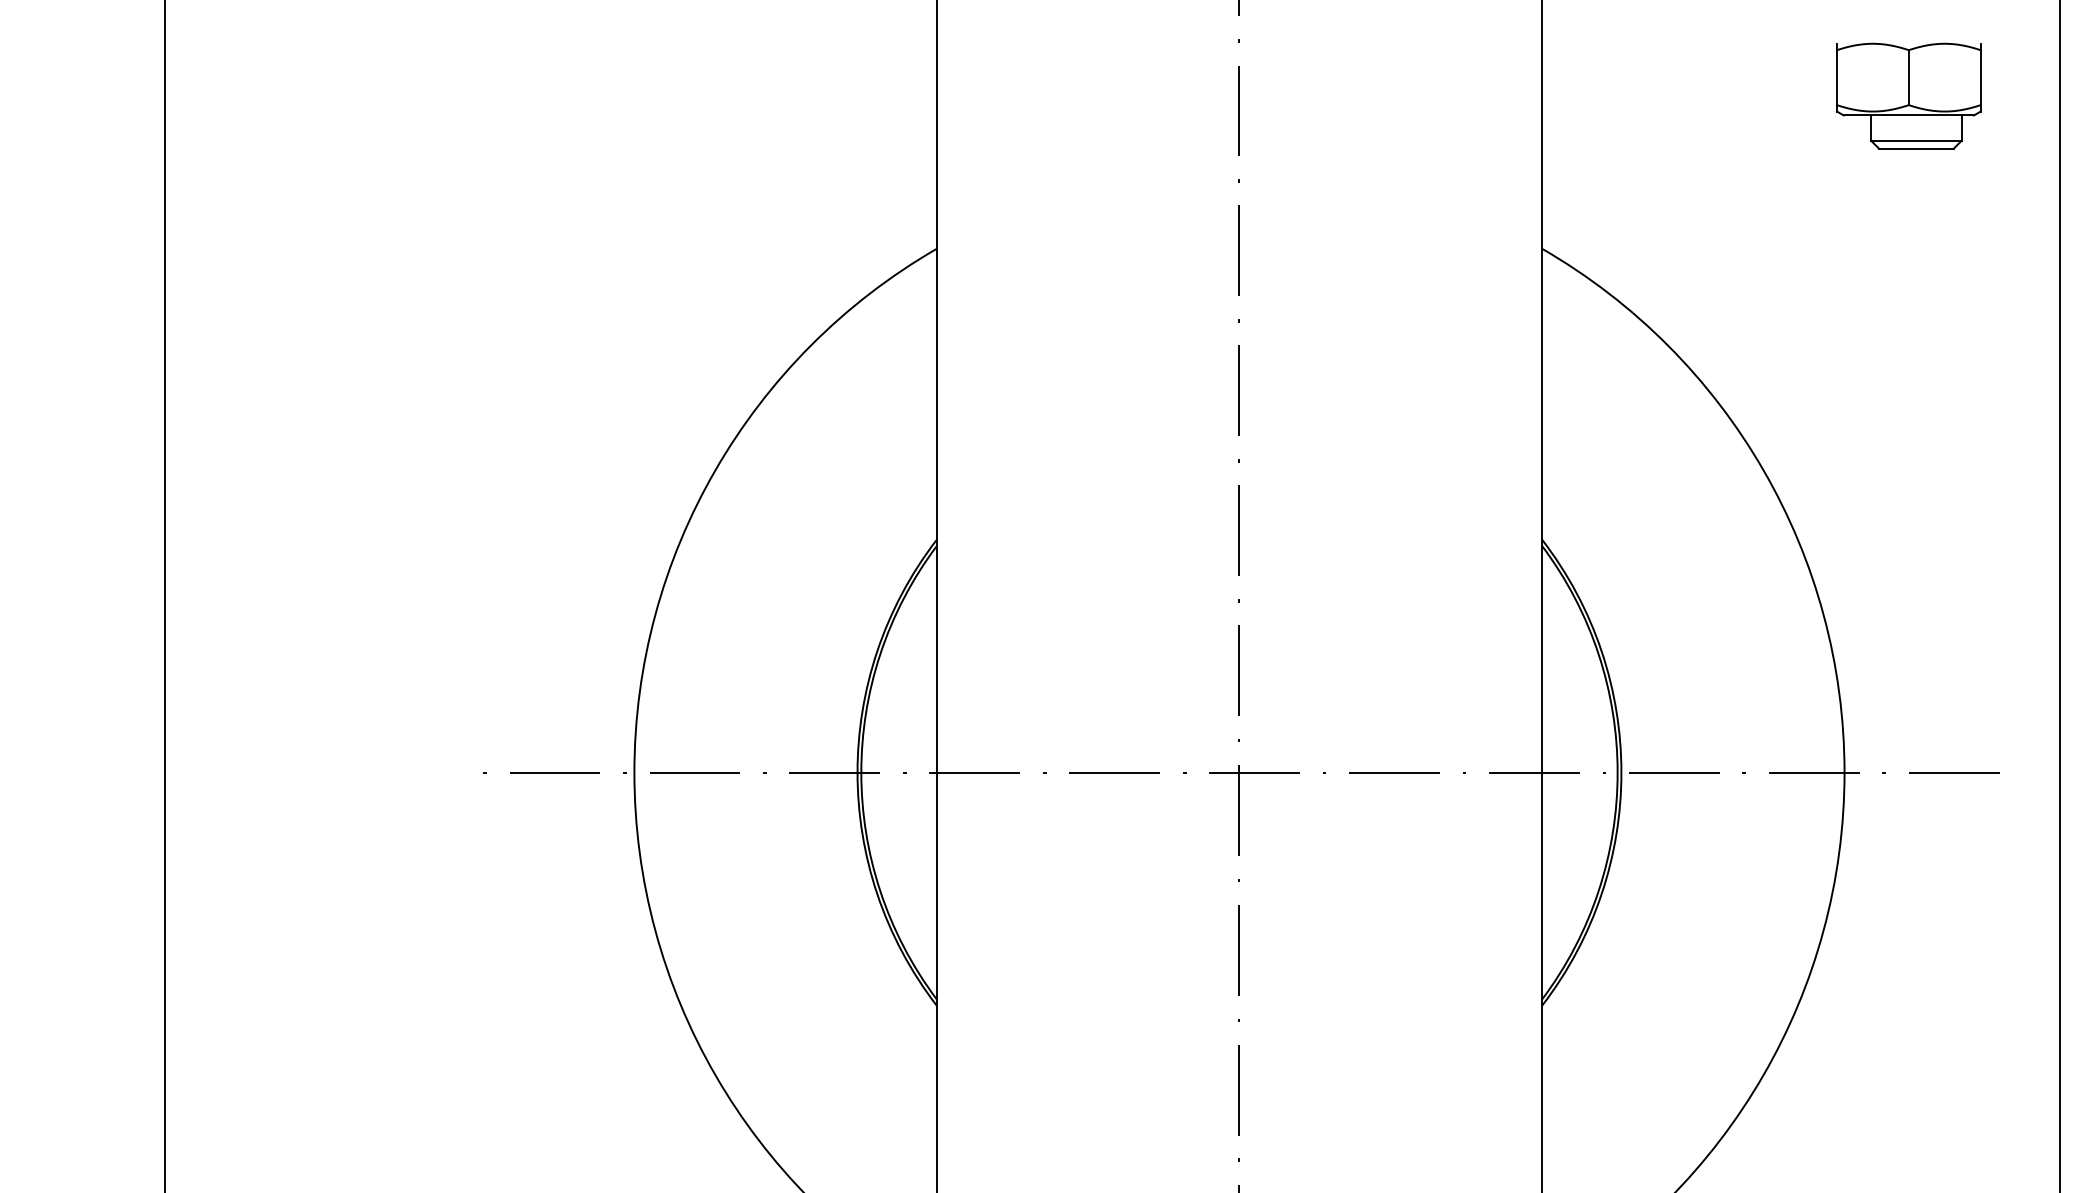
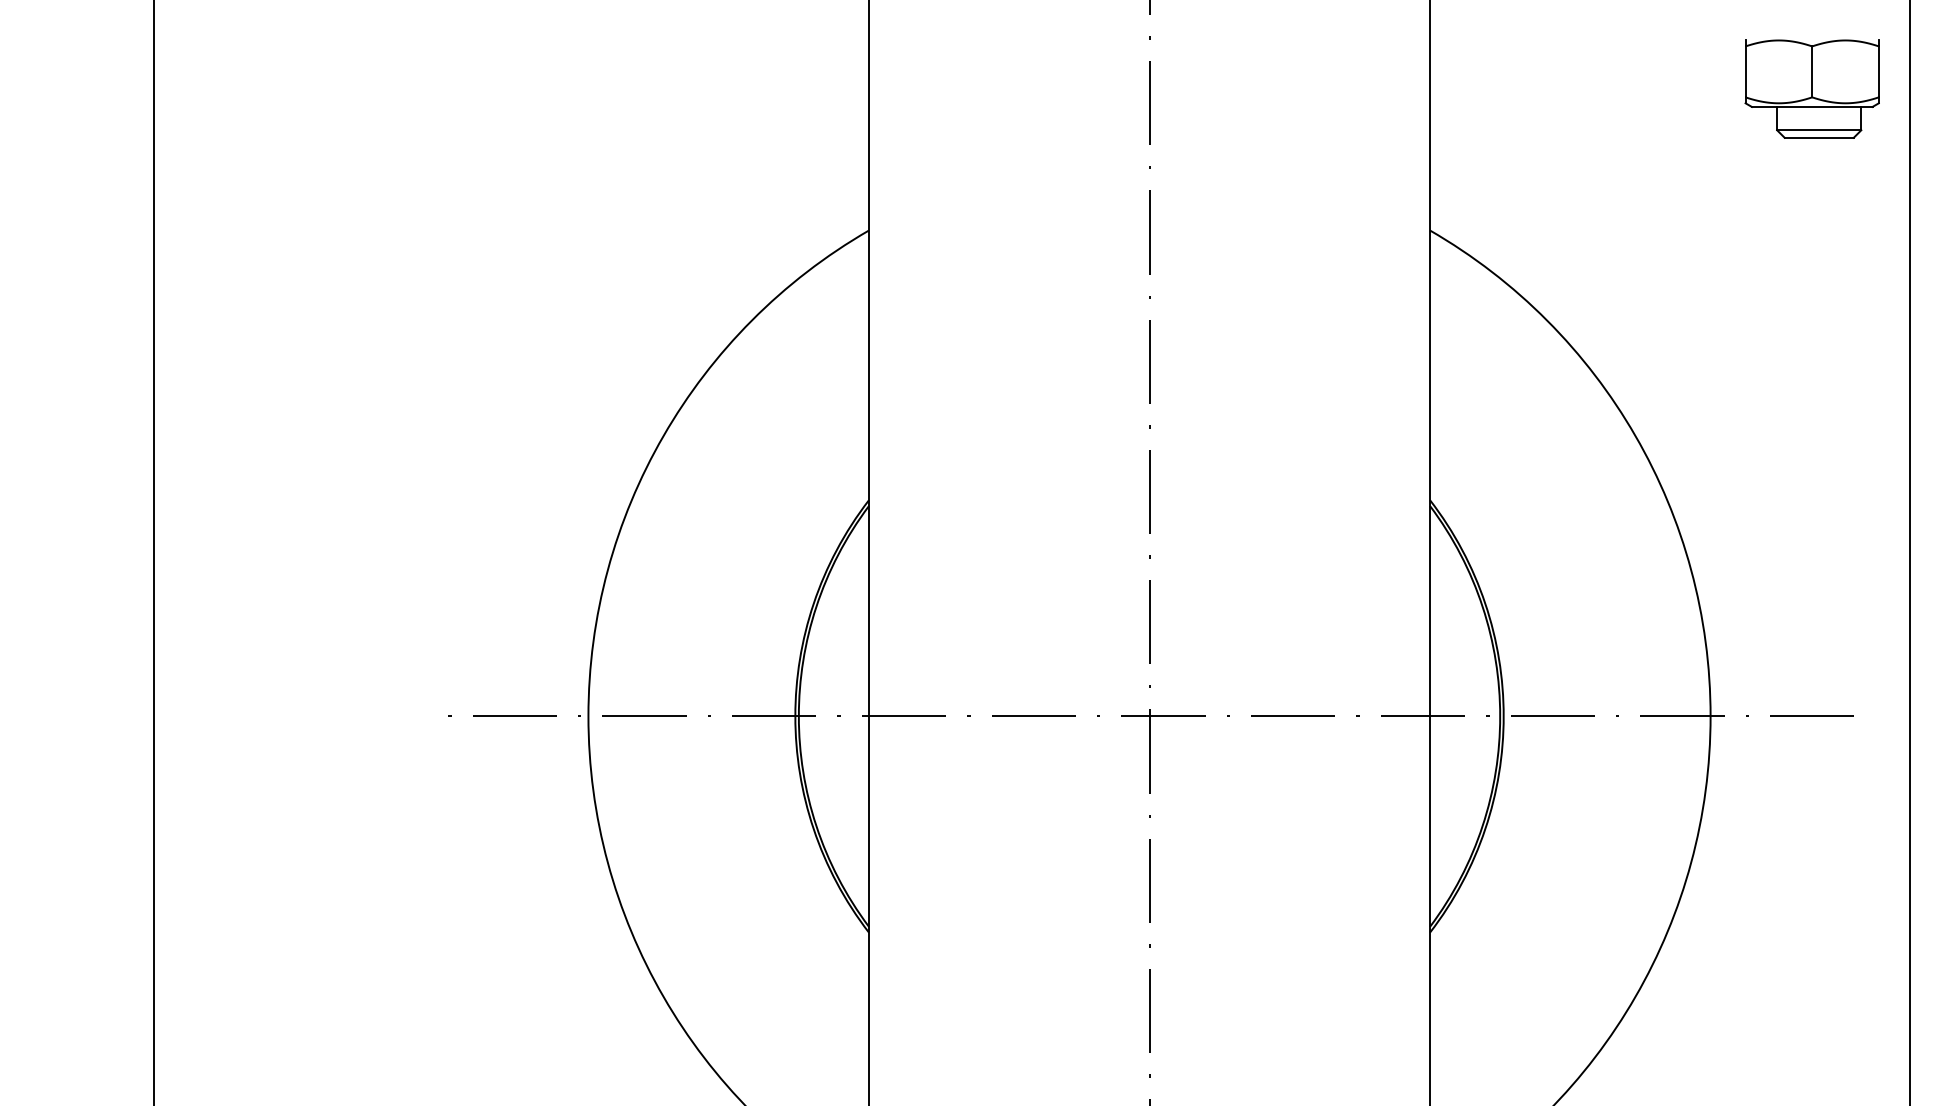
part: (1908, 95) -> (1811, 88), moved

